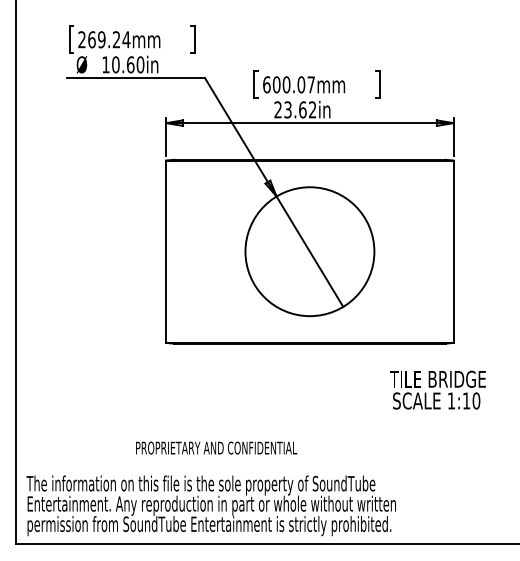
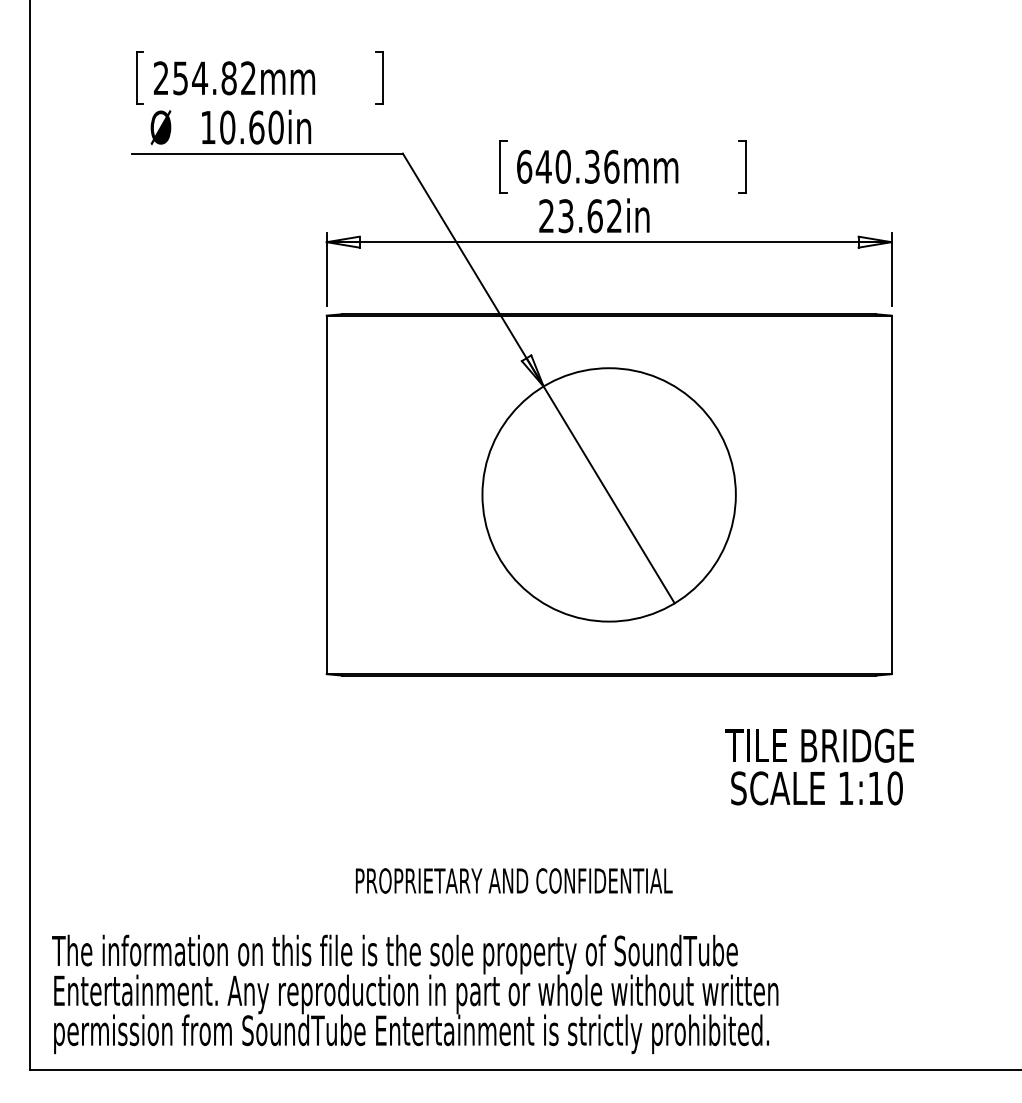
text: (109, 39) -> (215, 77), 269.24mm -> 254.82mm
text: (293, 84) -> (576, 166), 600.07mm -> 640.36mm
text: (437, 389) -> (818, 765), moved
text: (216, 447) -> (513, 879), moved

